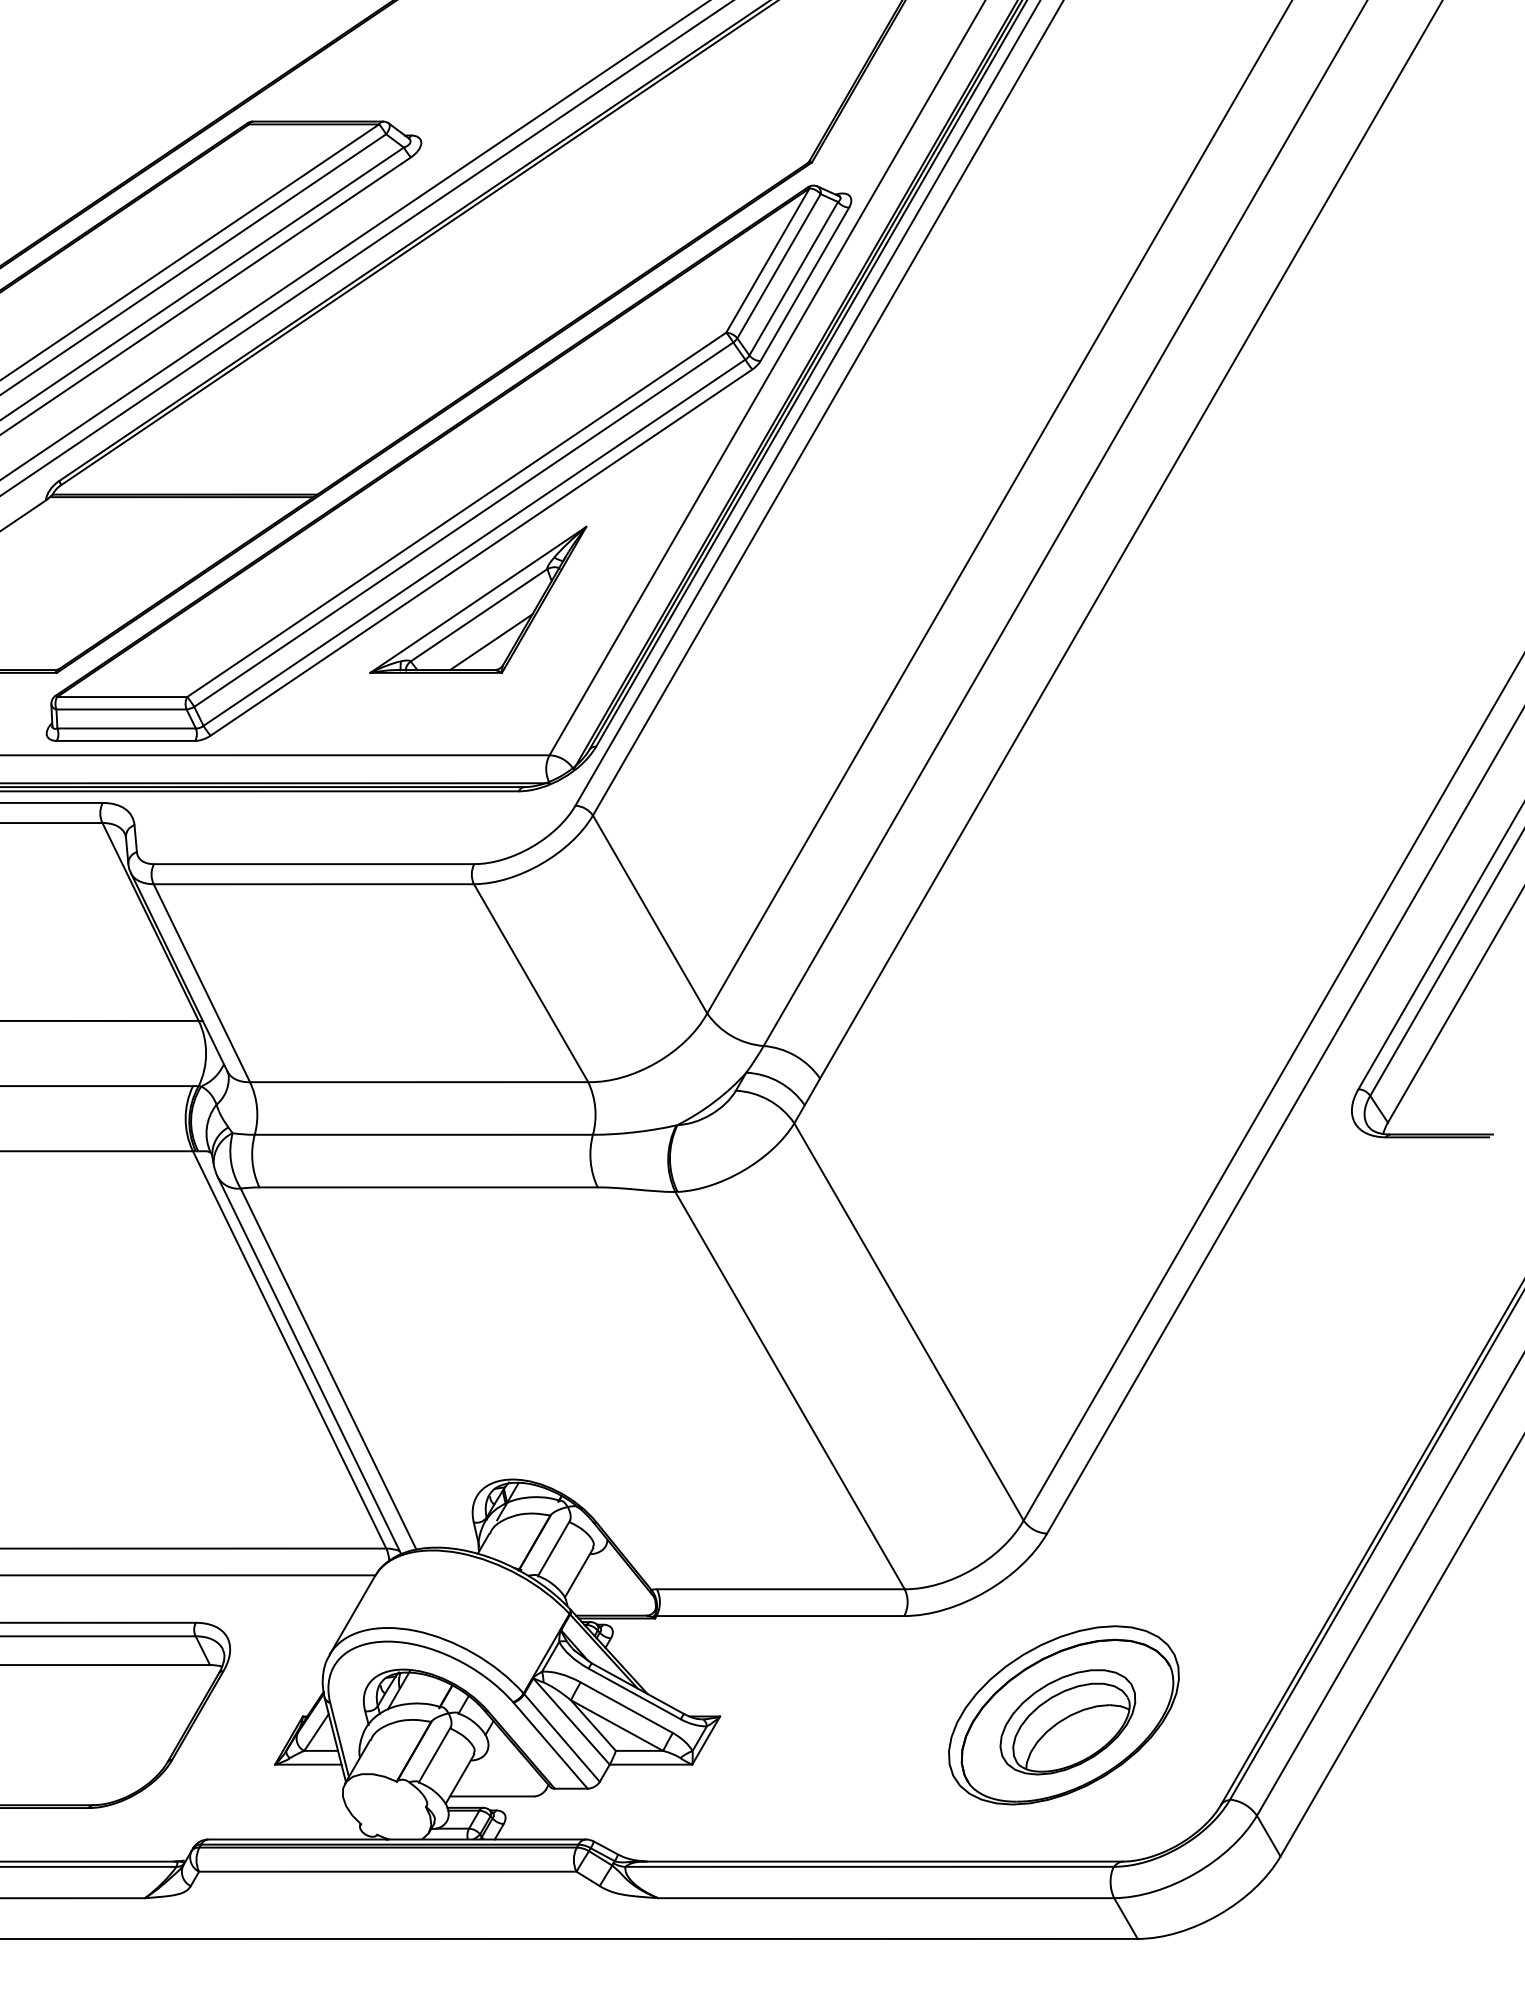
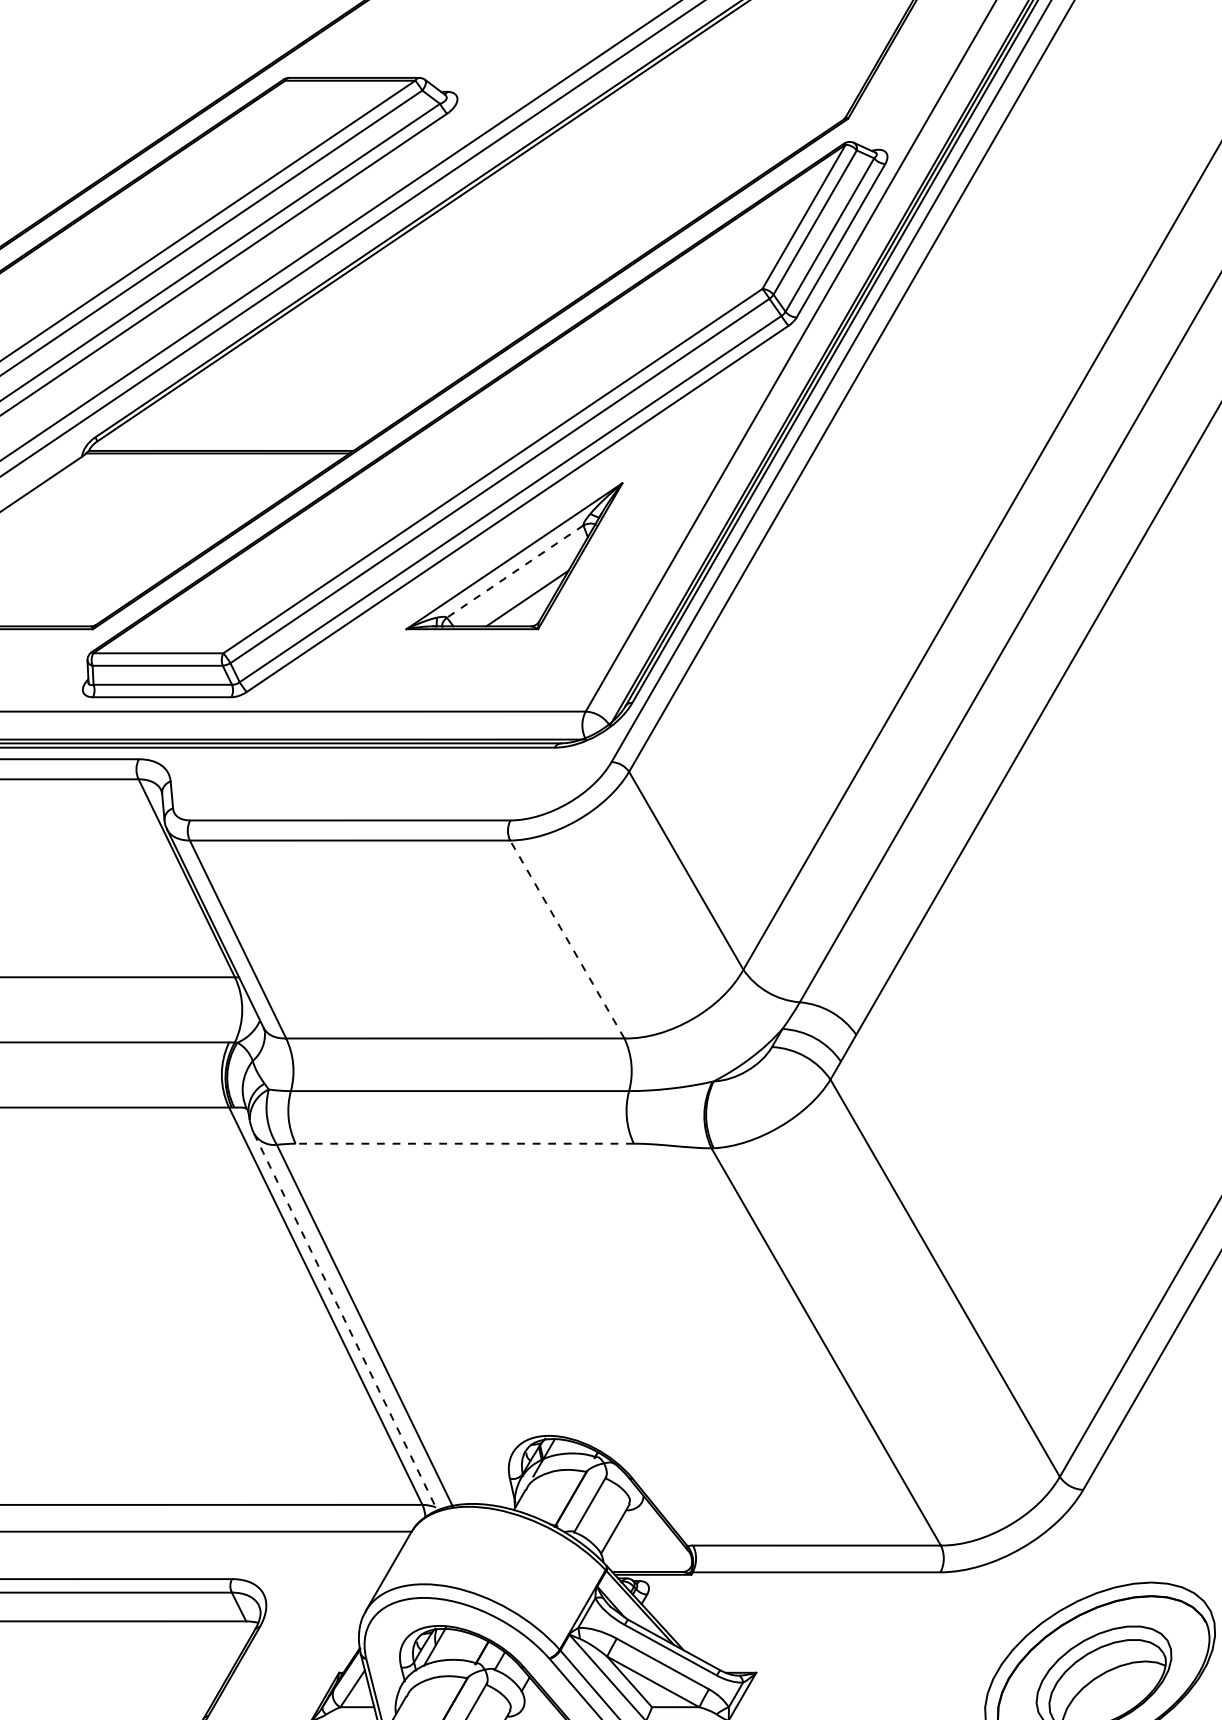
line: (478, 615) -> (514, 571), solid -> dashed
line: (530, 982) -> (566, 938), solid -> dashed
line: (428, 1187) -> (464, 1143), solid -> dashed
line: (309, 1365) -> (345, 1321), solid -> dashed

